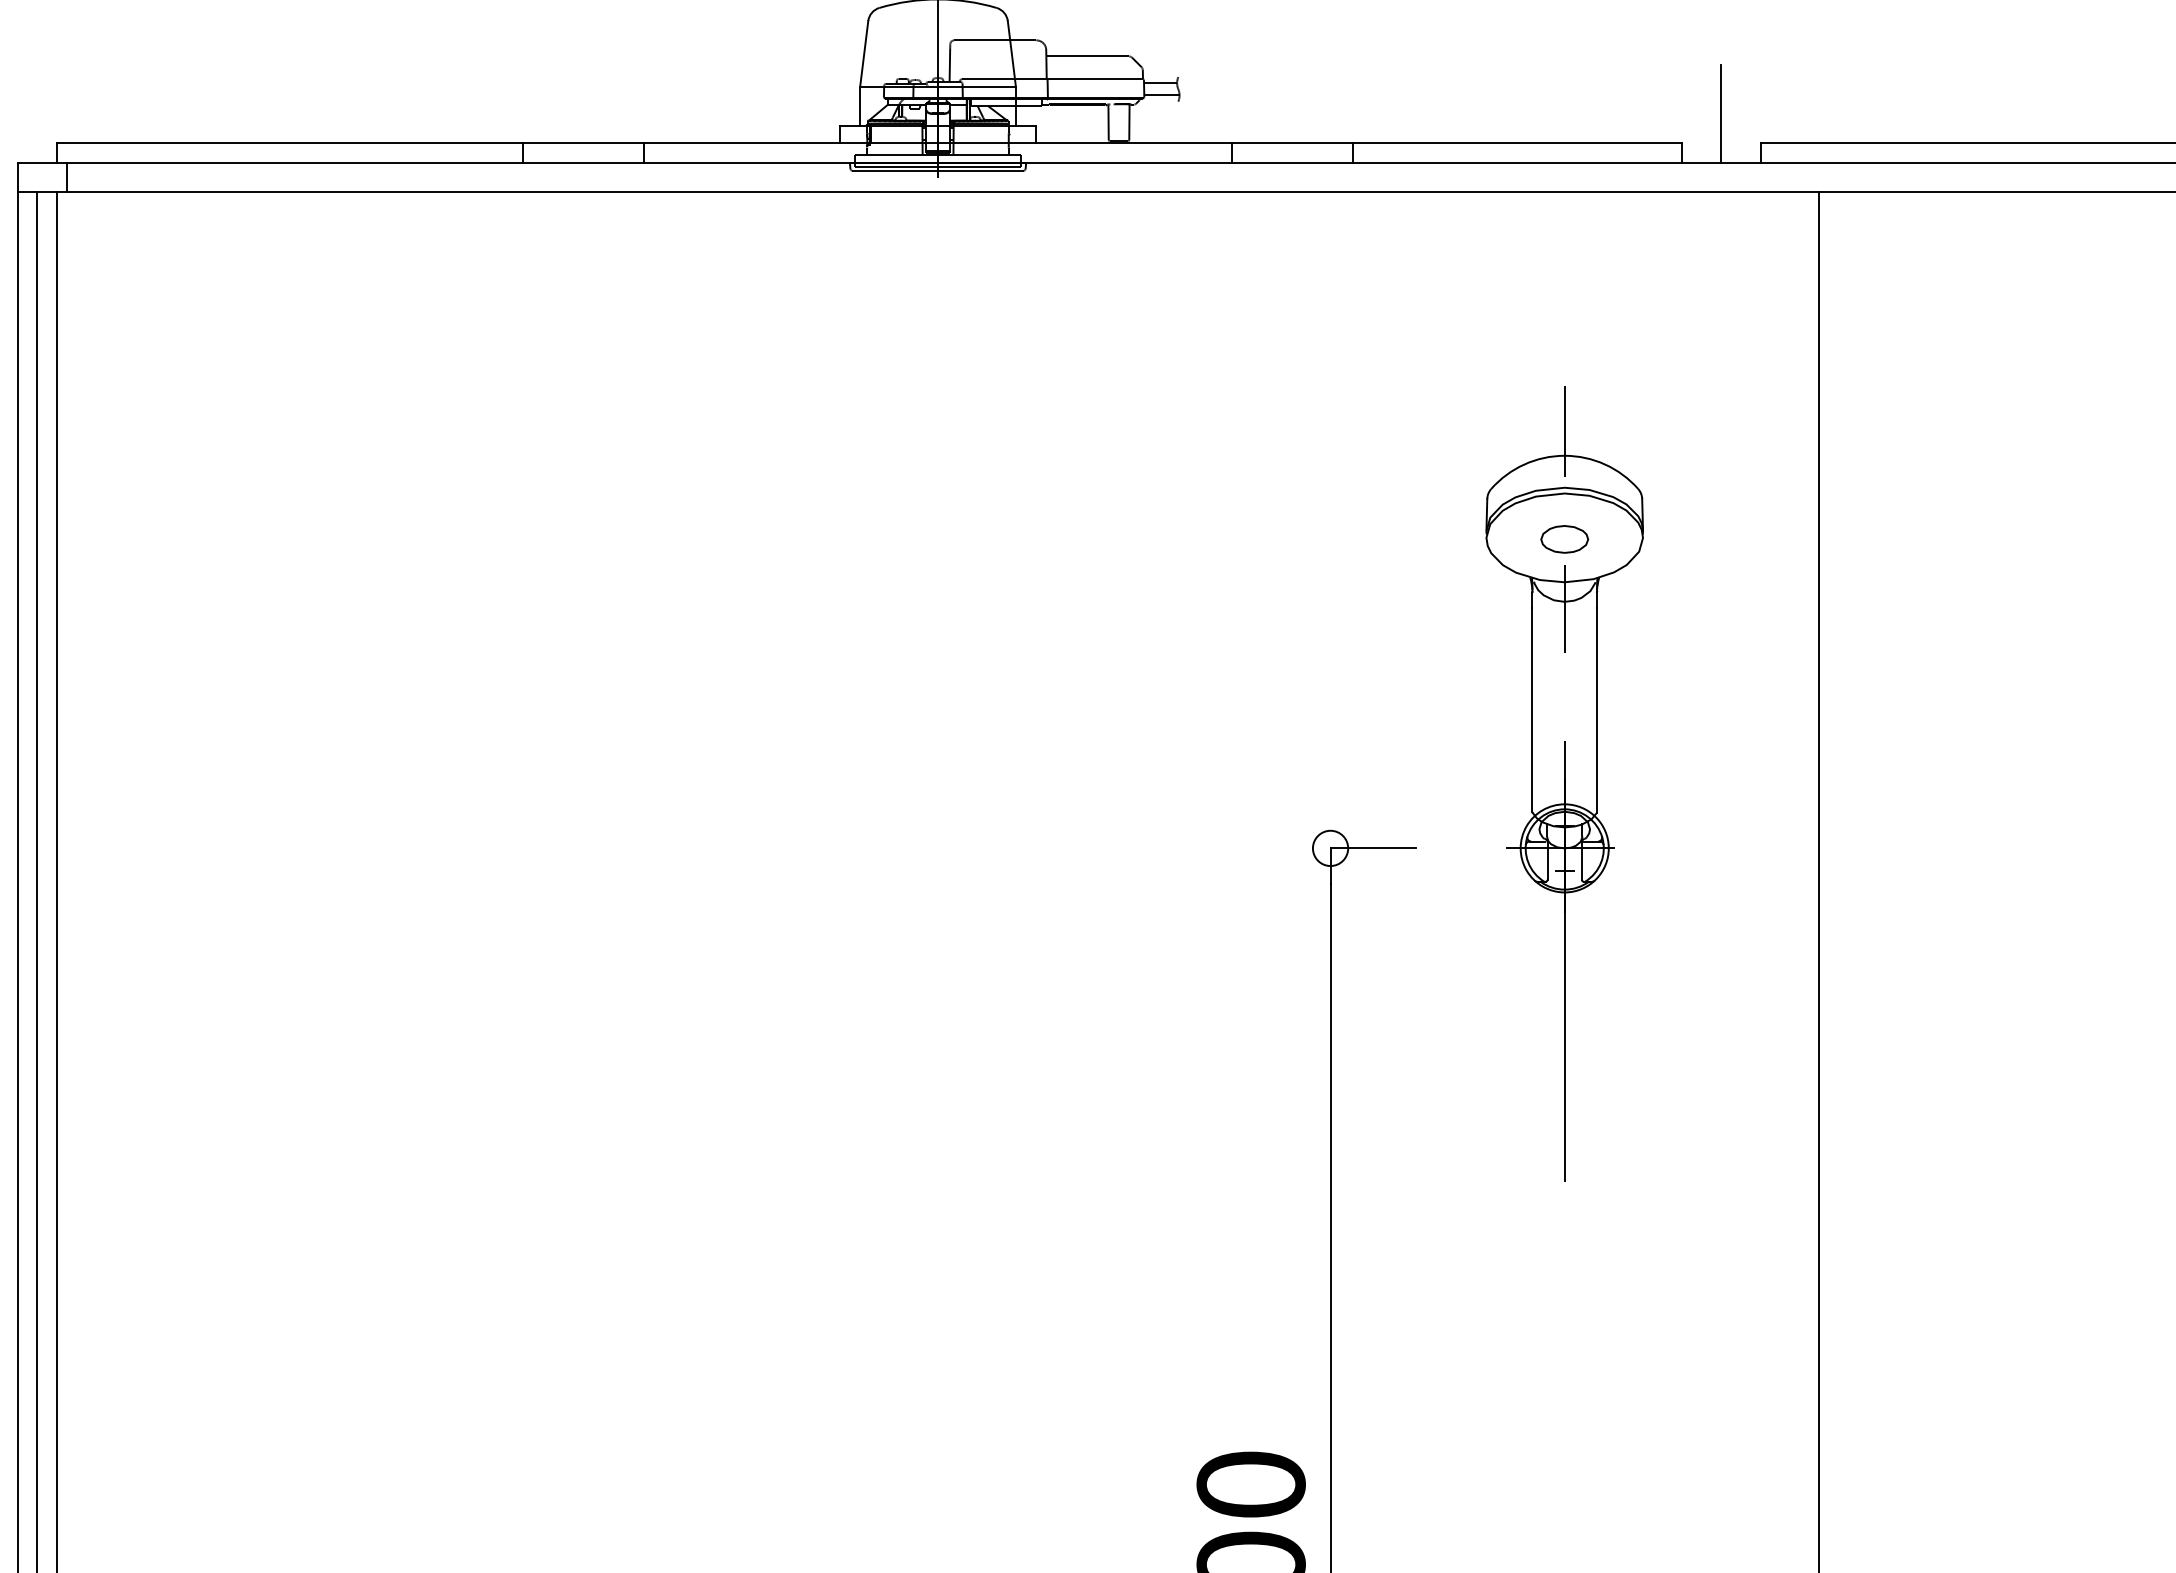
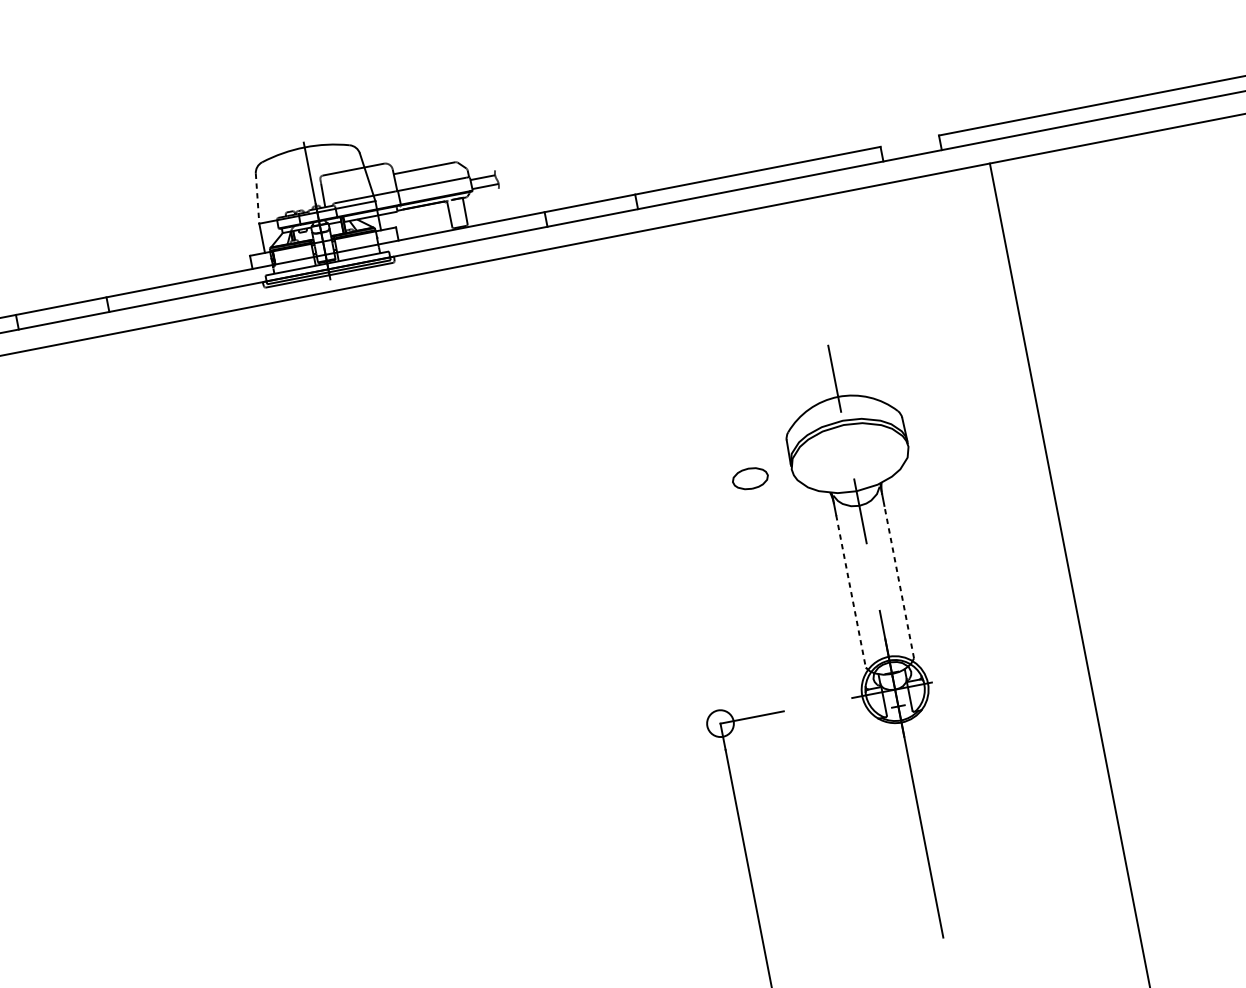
line: (864, 54) -> (257, 199), solid -> dashed
line: (1721, 113) -> (905, 118), removed
part: (1564, 539) -> (750, 478), moved
line: (1597, 709) -> (899, 581), solid -> dashed
line: (1532, 710) -> (851, 591), solid -> dashed

